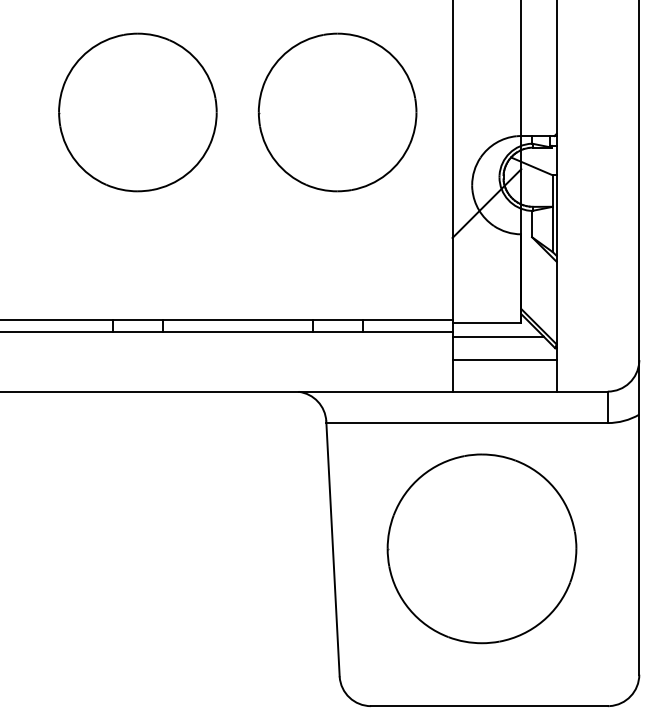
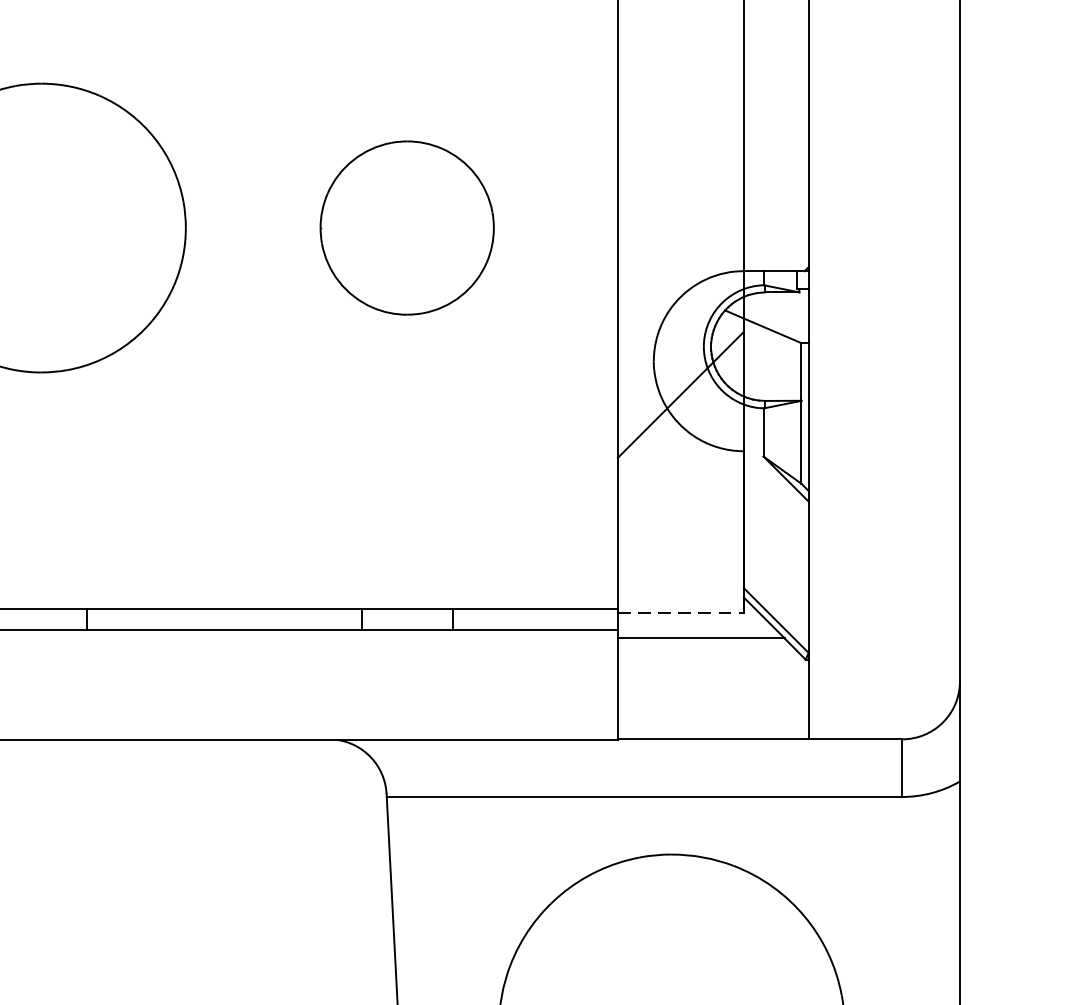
part: (337, 112) -> (407, 228), size x0.6
line: (487, 322) -> (681, 612), solid -> dashed
line: (504, 360) -> (713, 682), removed

